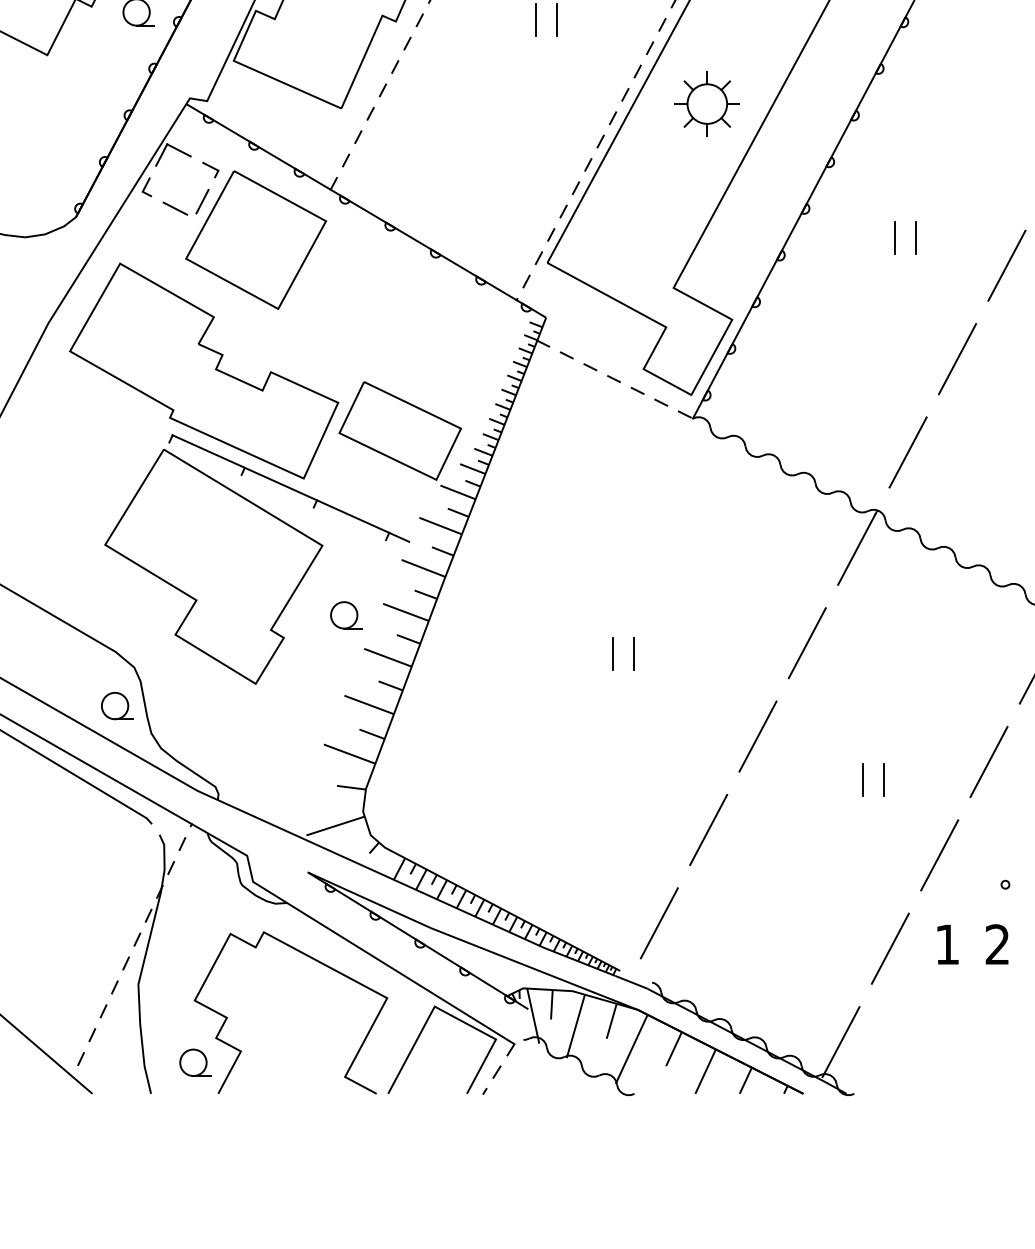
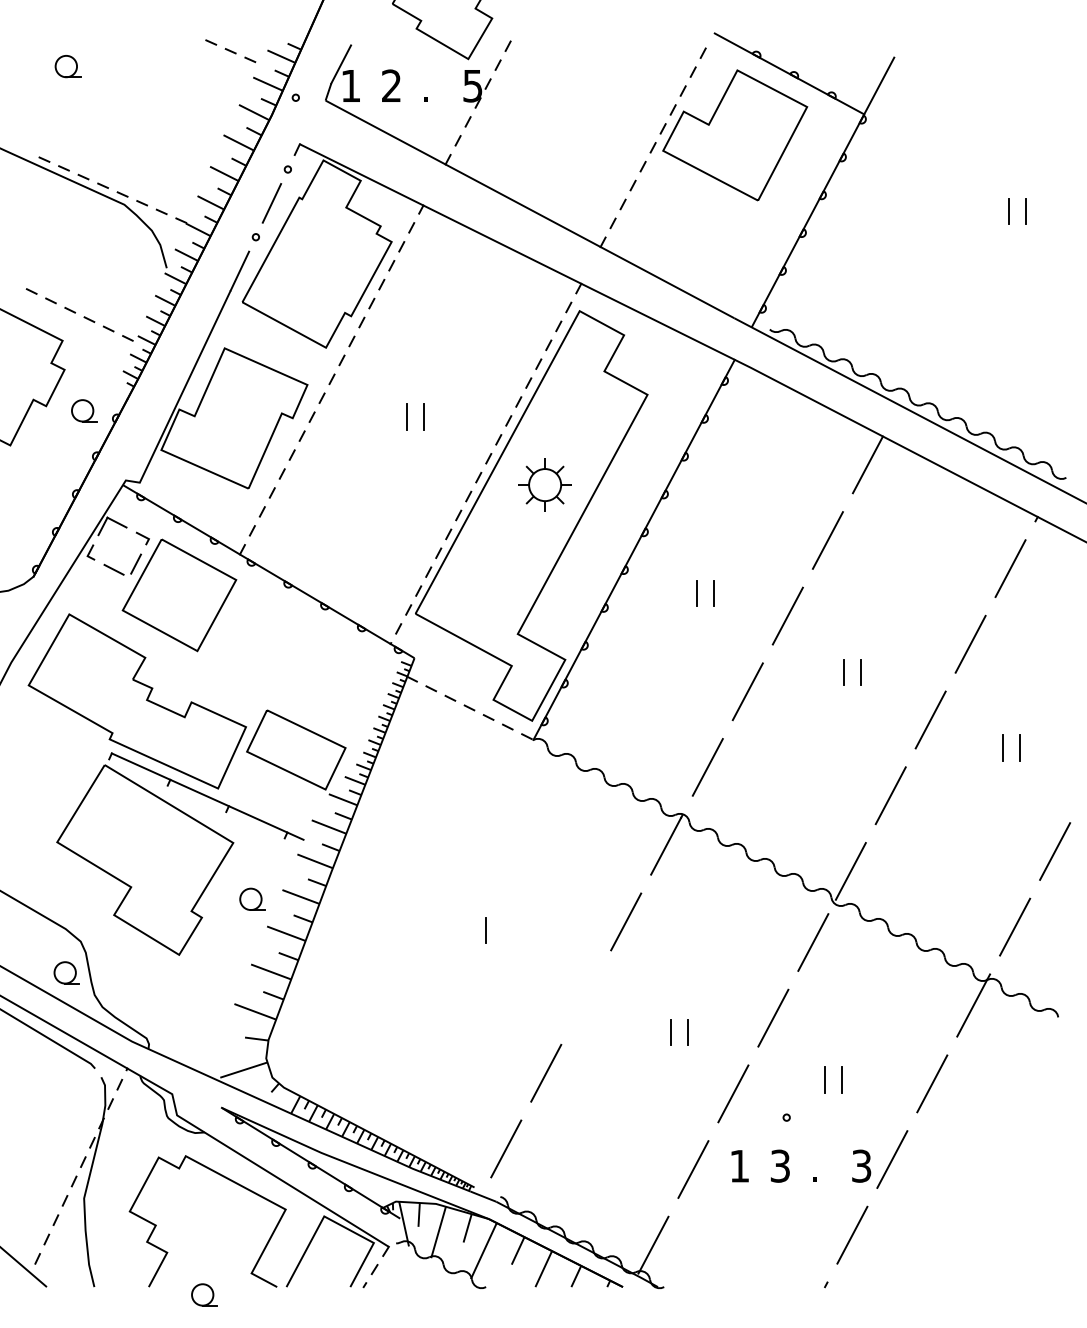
line: (612, 653) -> (468, 930), removed
line: (758, 736) -> (586, 997), removed
text: (996, 943) -> (779, 1165), 2 -> 3
part: (195, 1062) -> (204, 1294), moved

